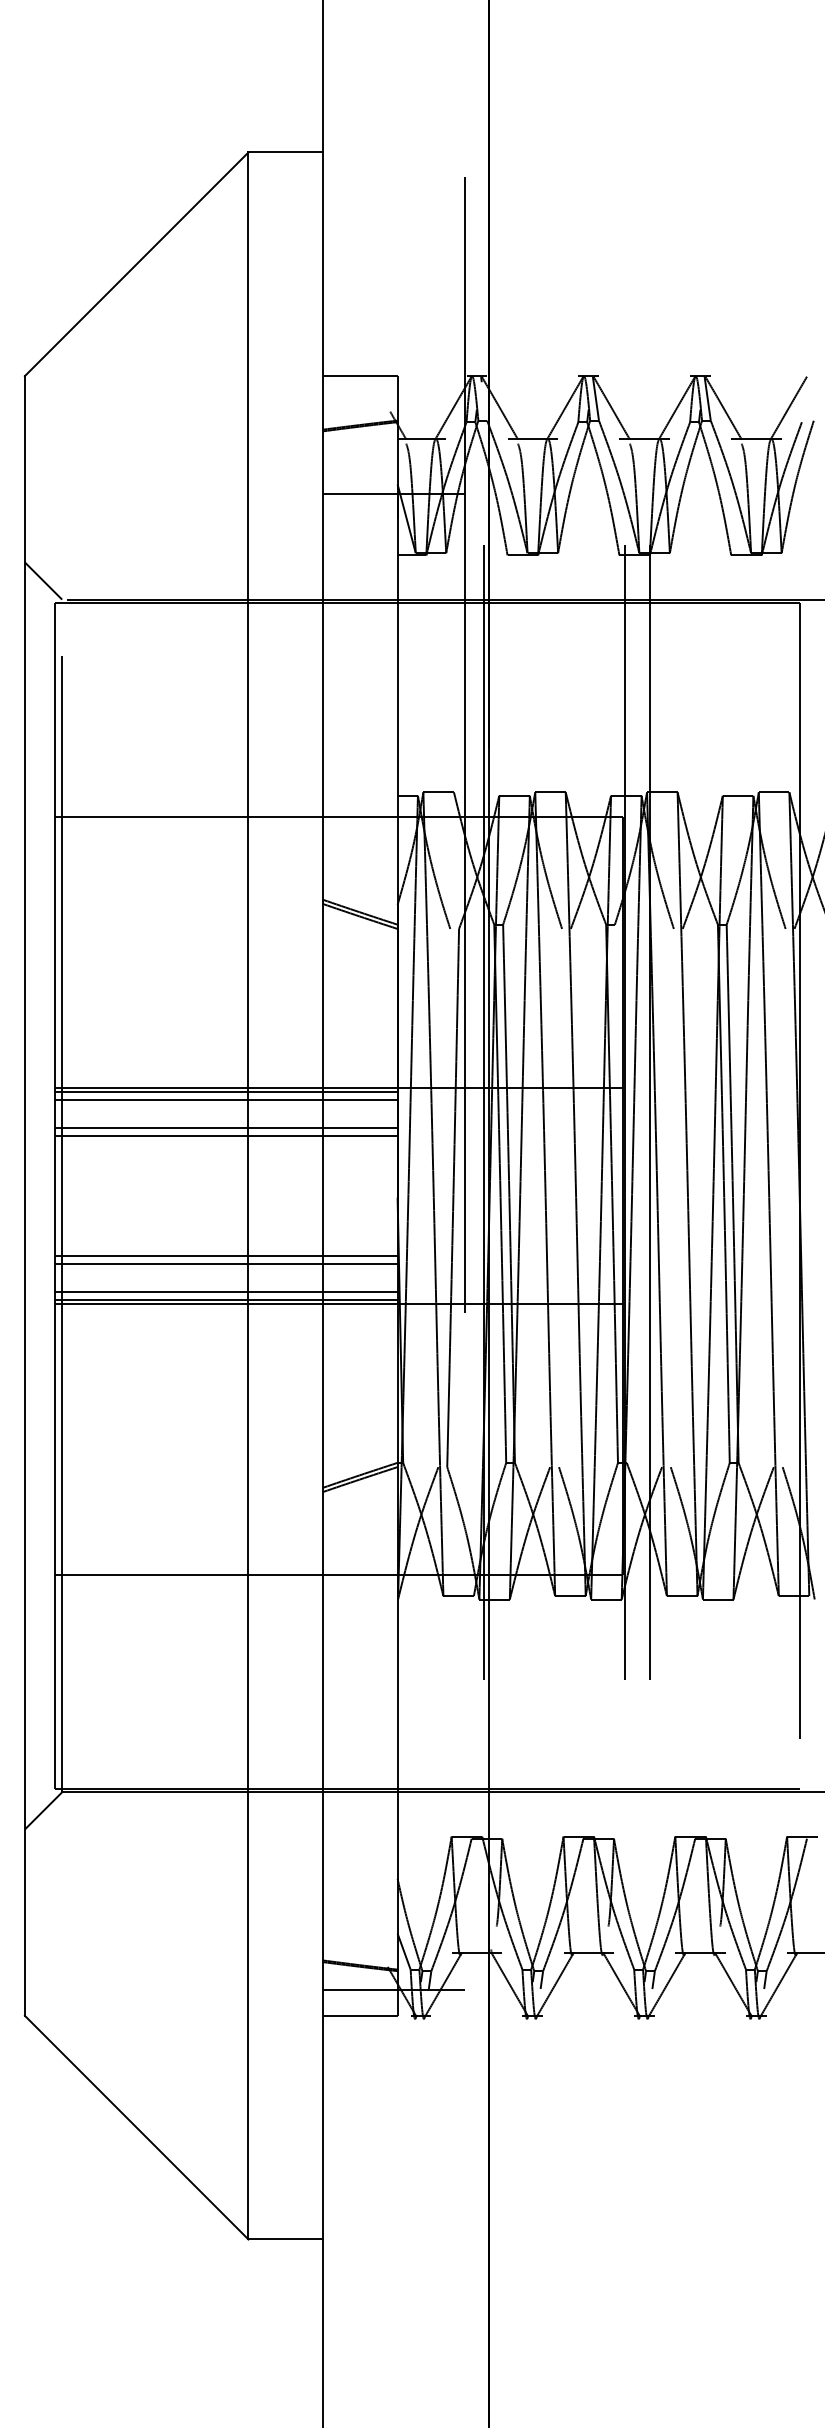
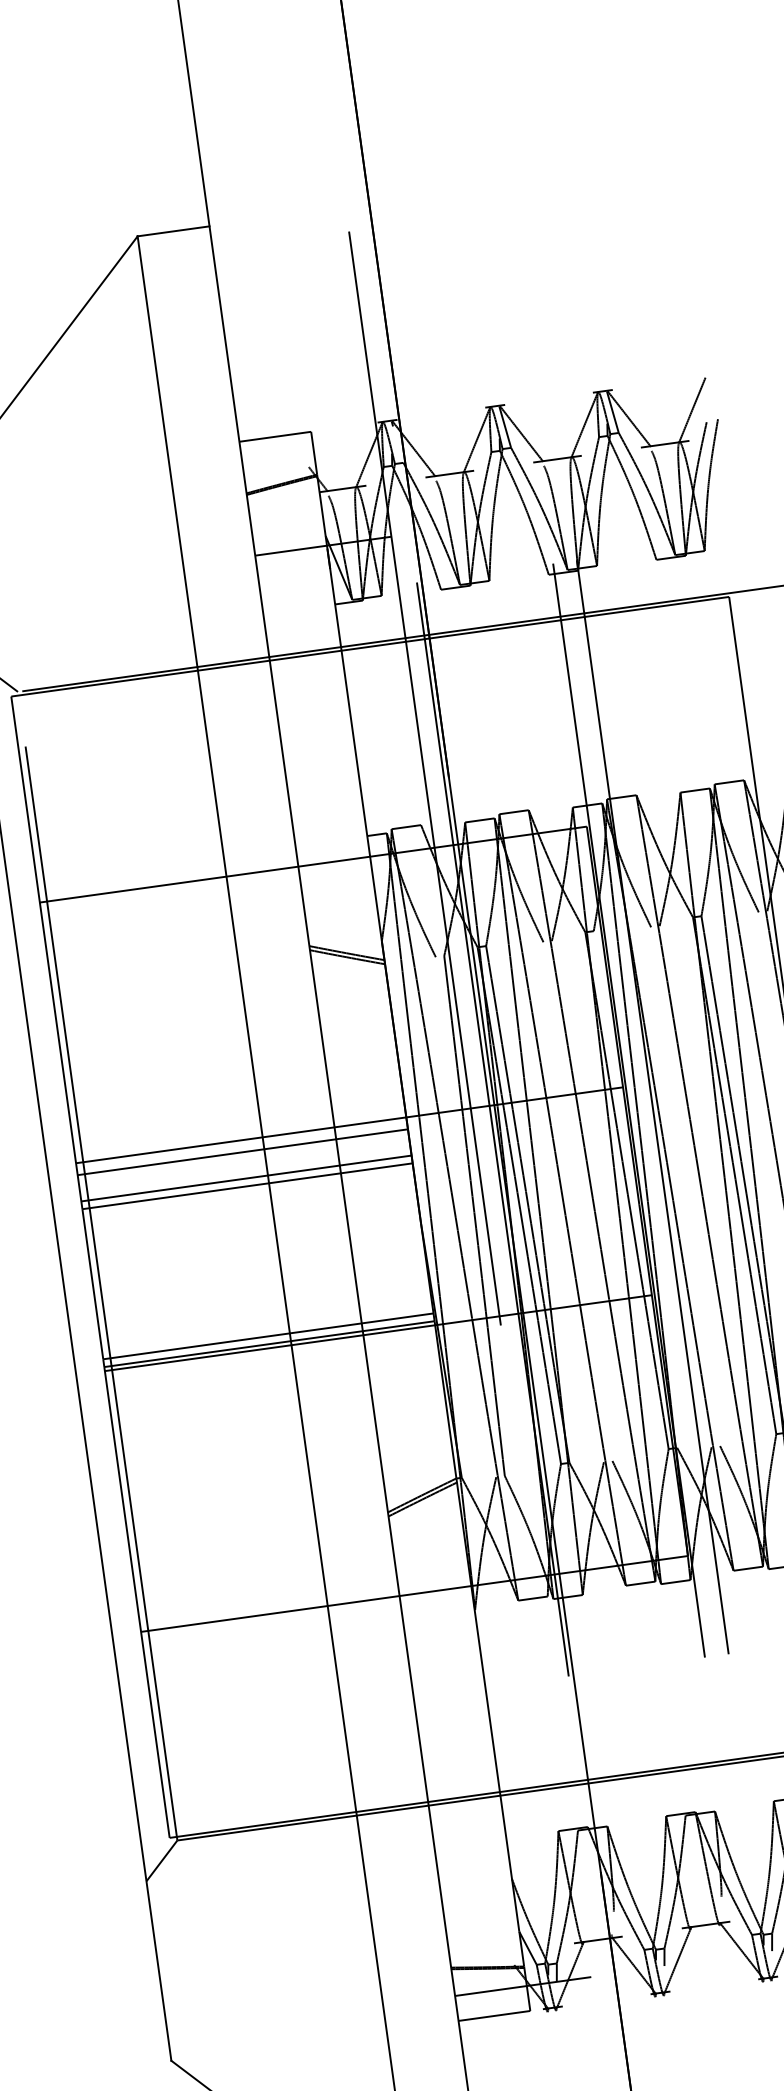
line: (225, 1092) -> (241, 1144), removed
line: (225, 1256) -> (263, 1302), removed
line: (225, 1264) -> (264, 1310), removed

